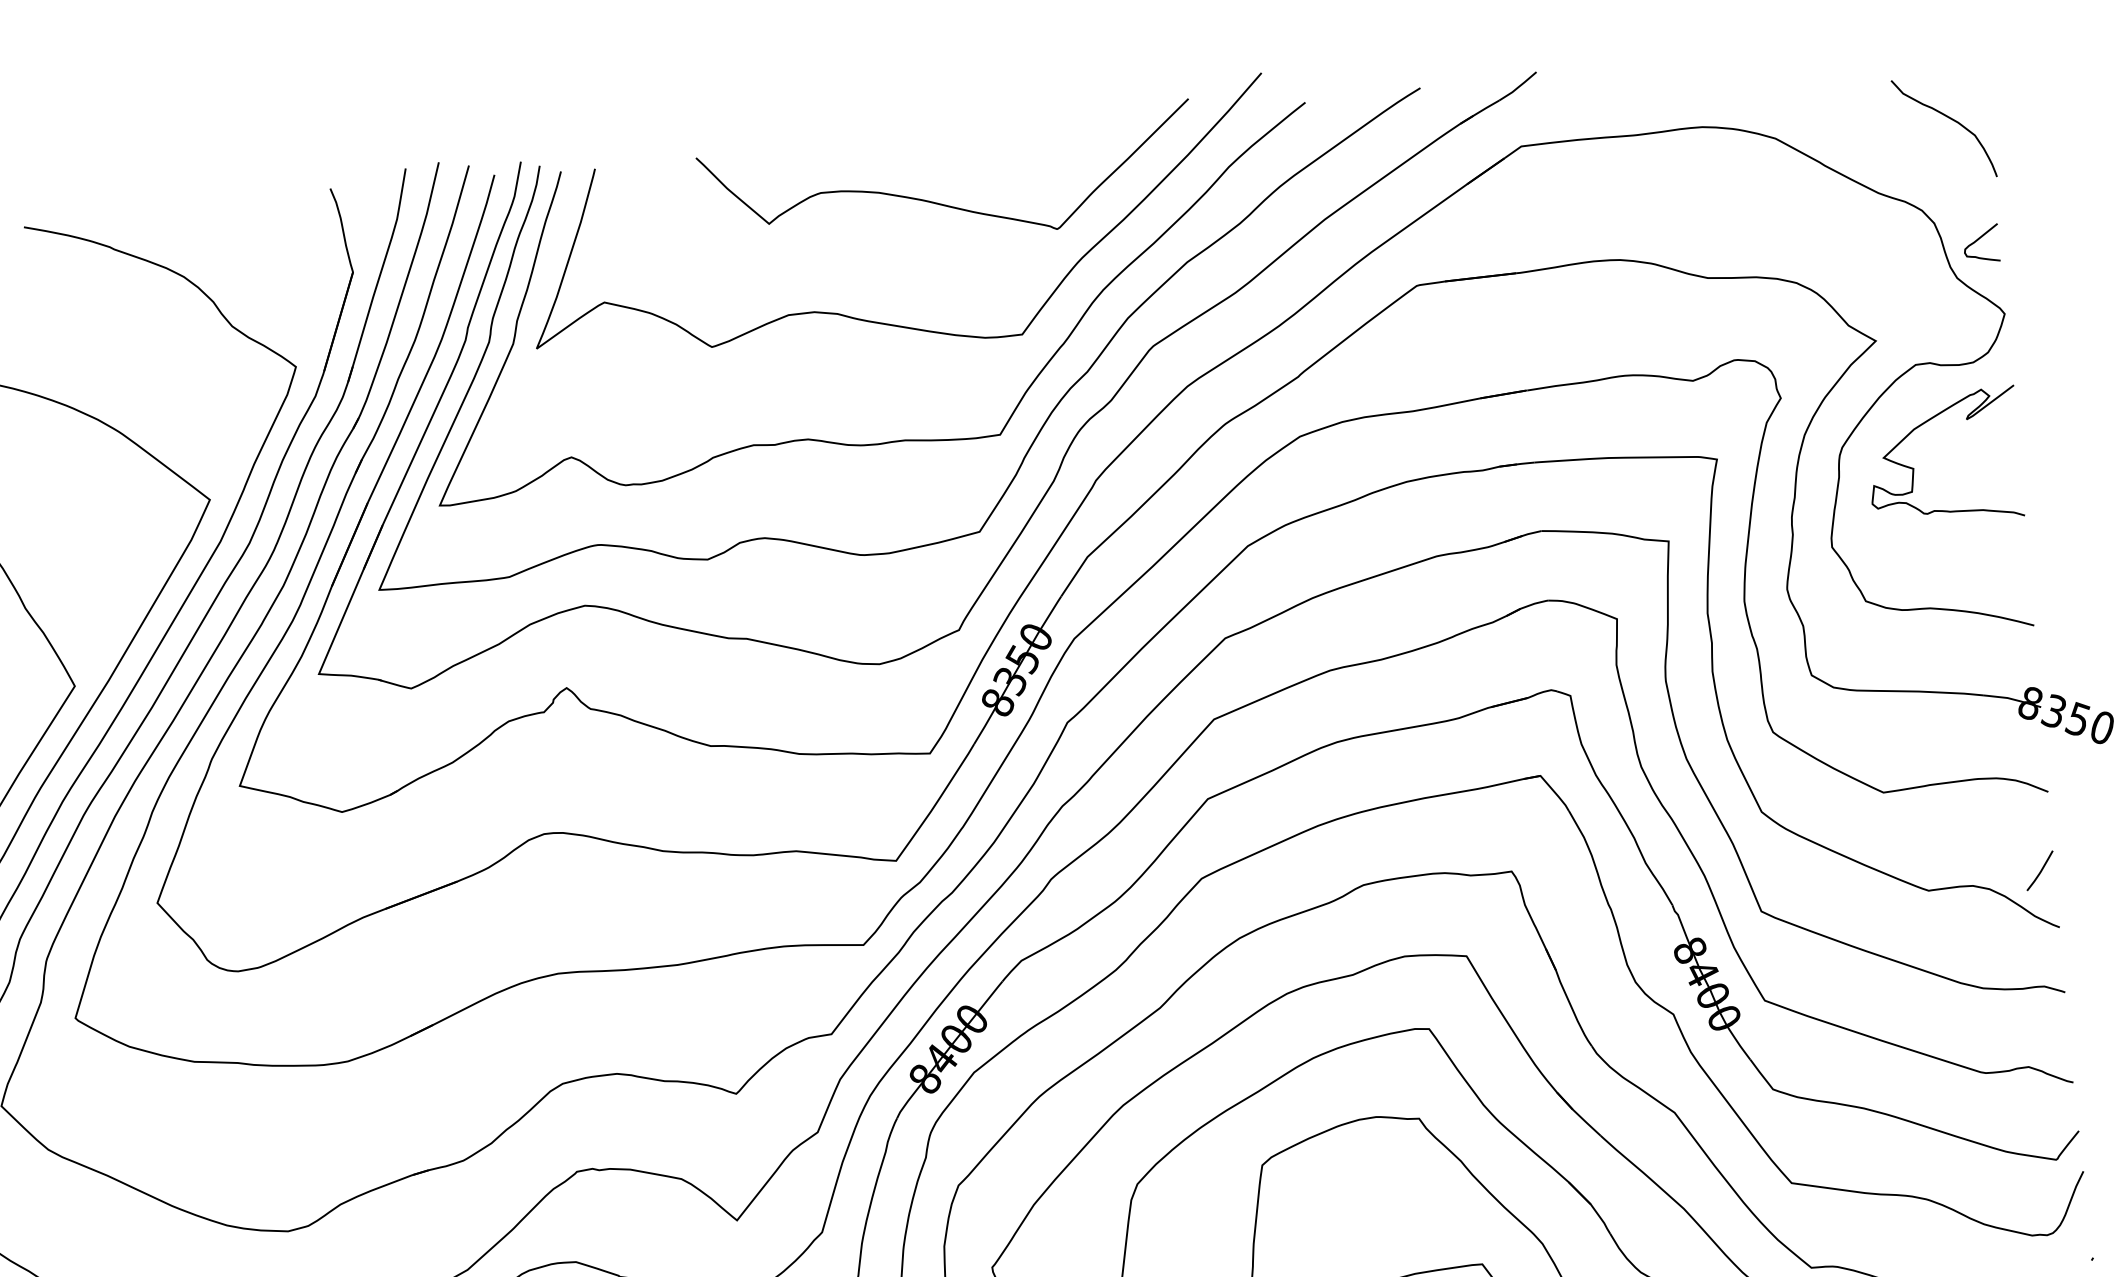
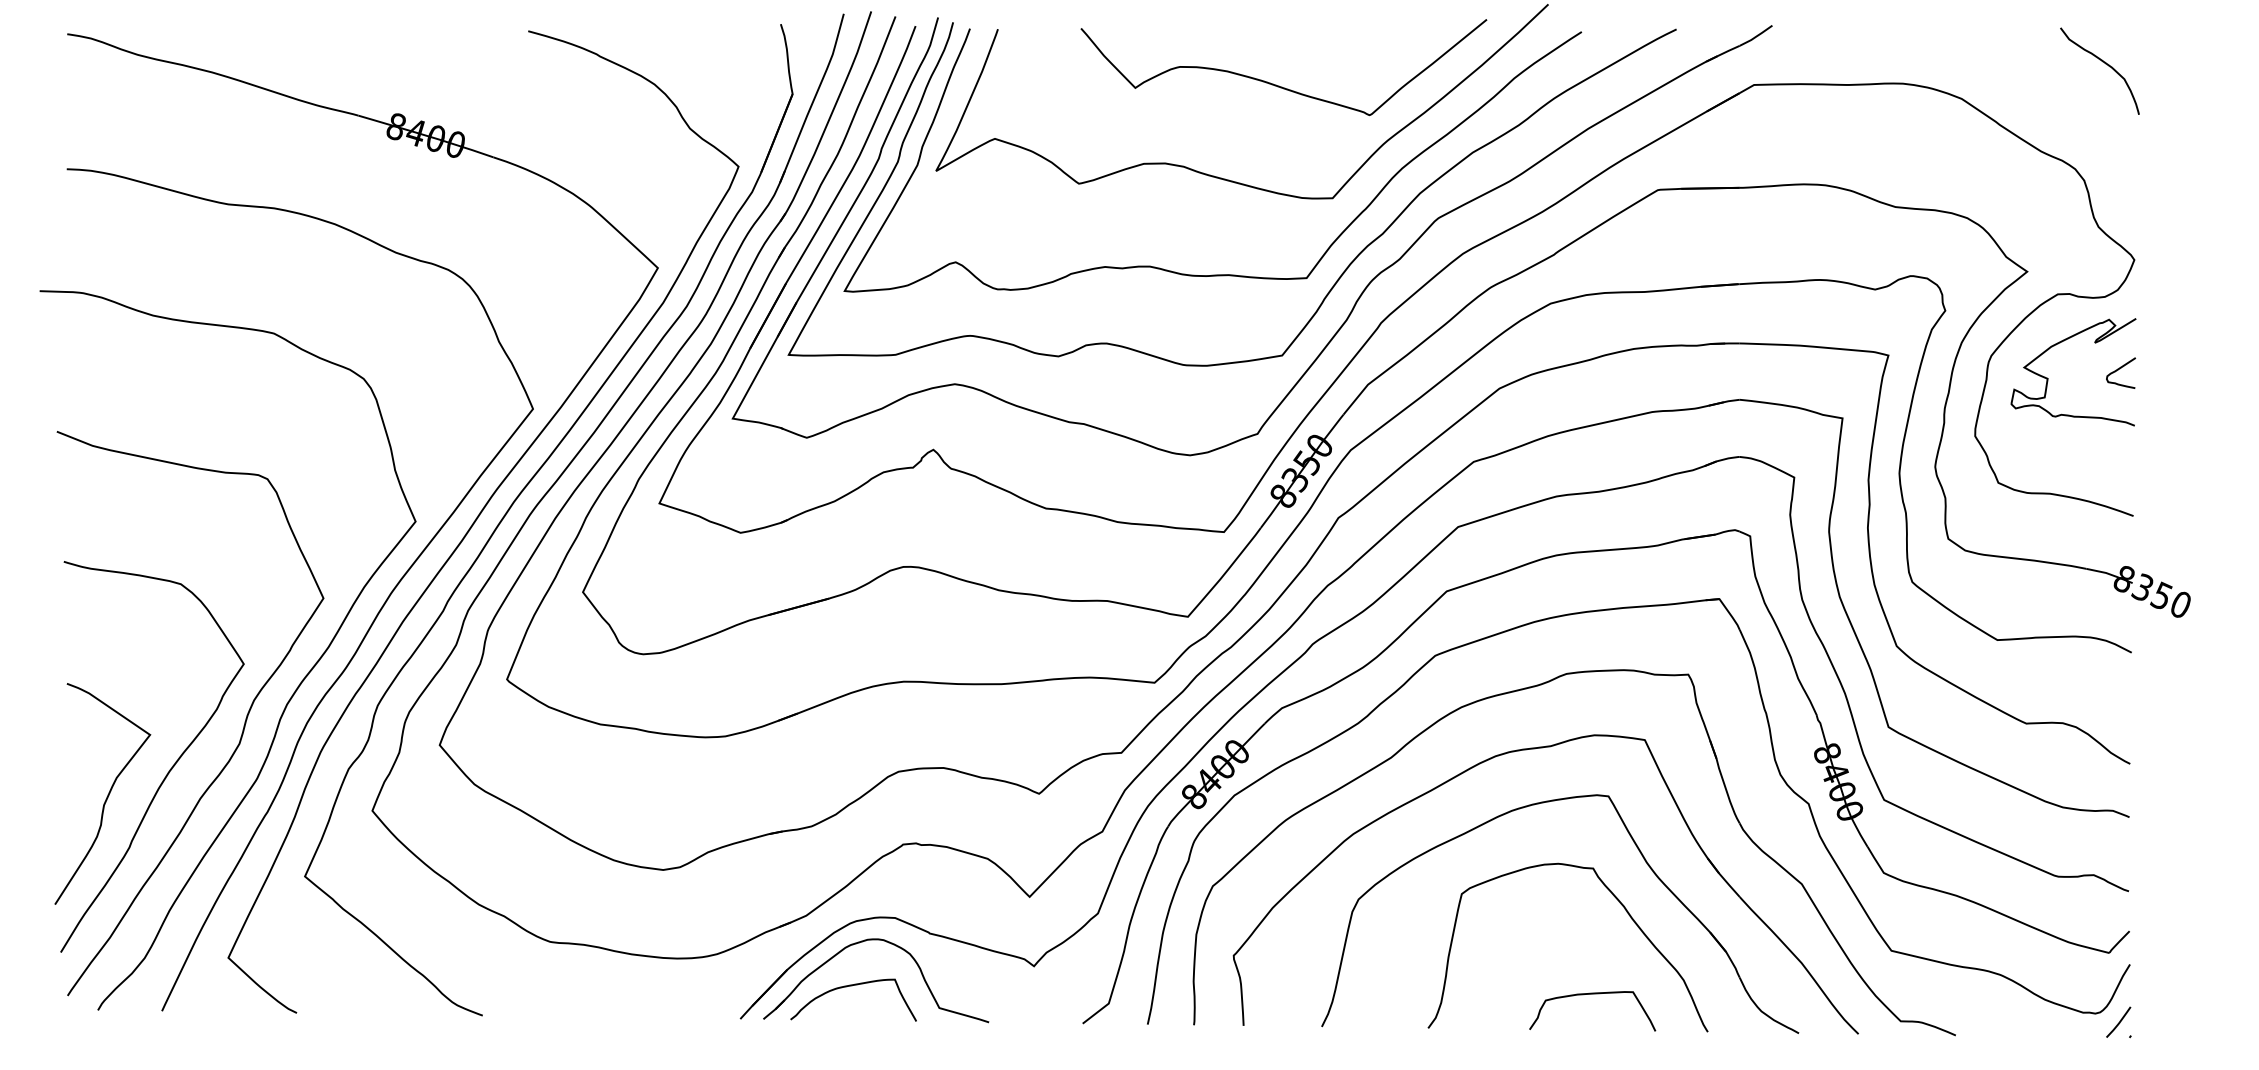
curve: (1950, 119) -> (2105, 64), moved
curve: (1978, 241) -> (2118, 370), moved
curve: (2040, 869) -> (2119, 1021), moved

